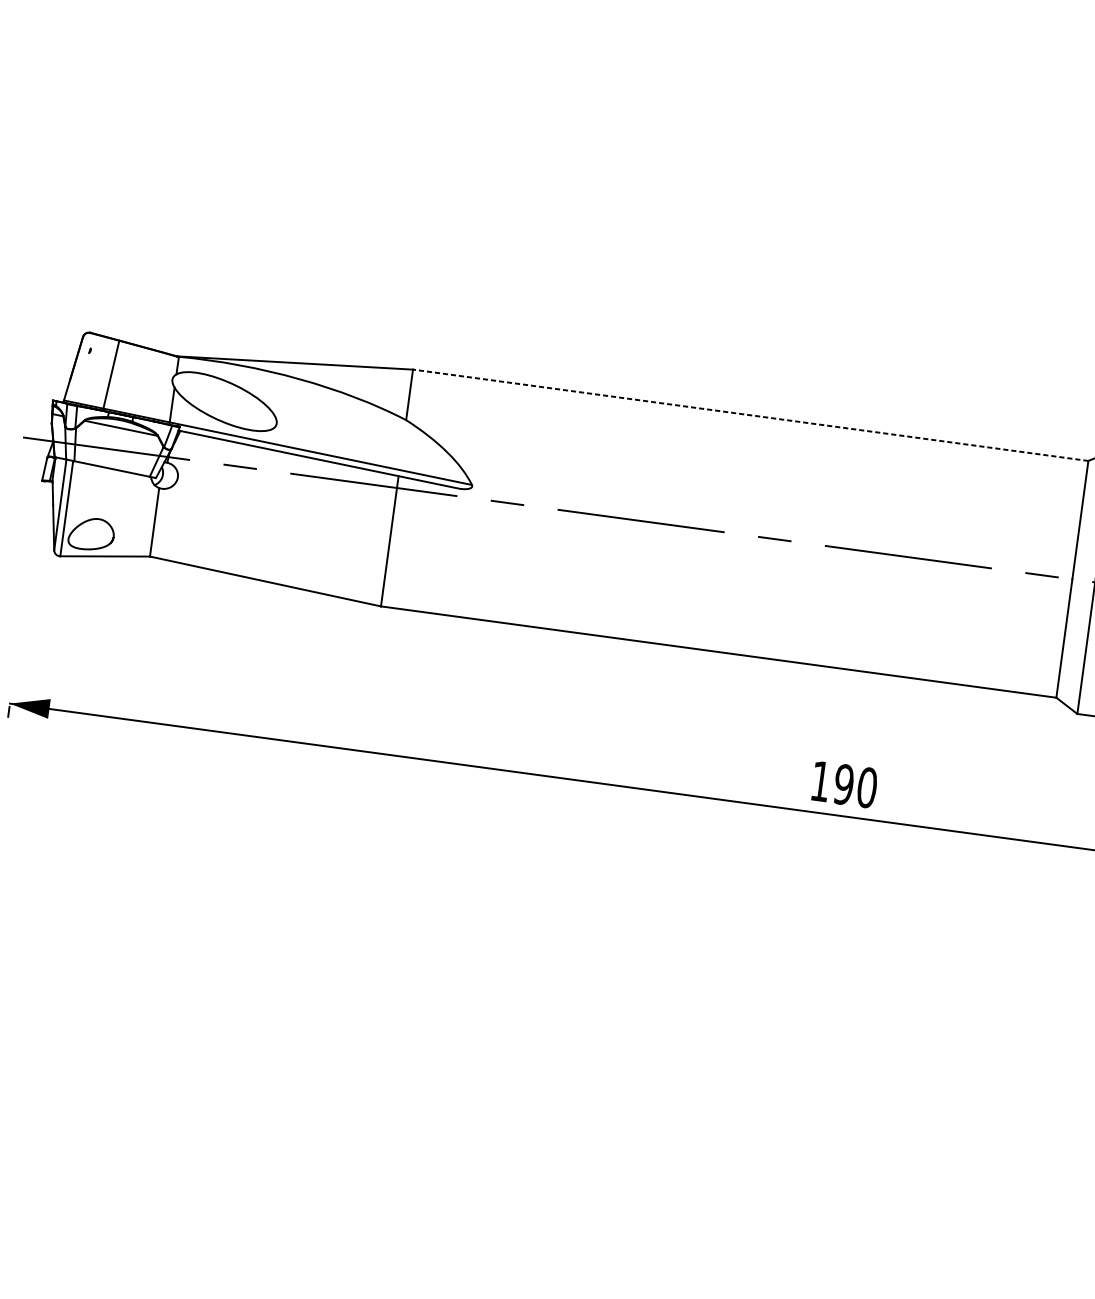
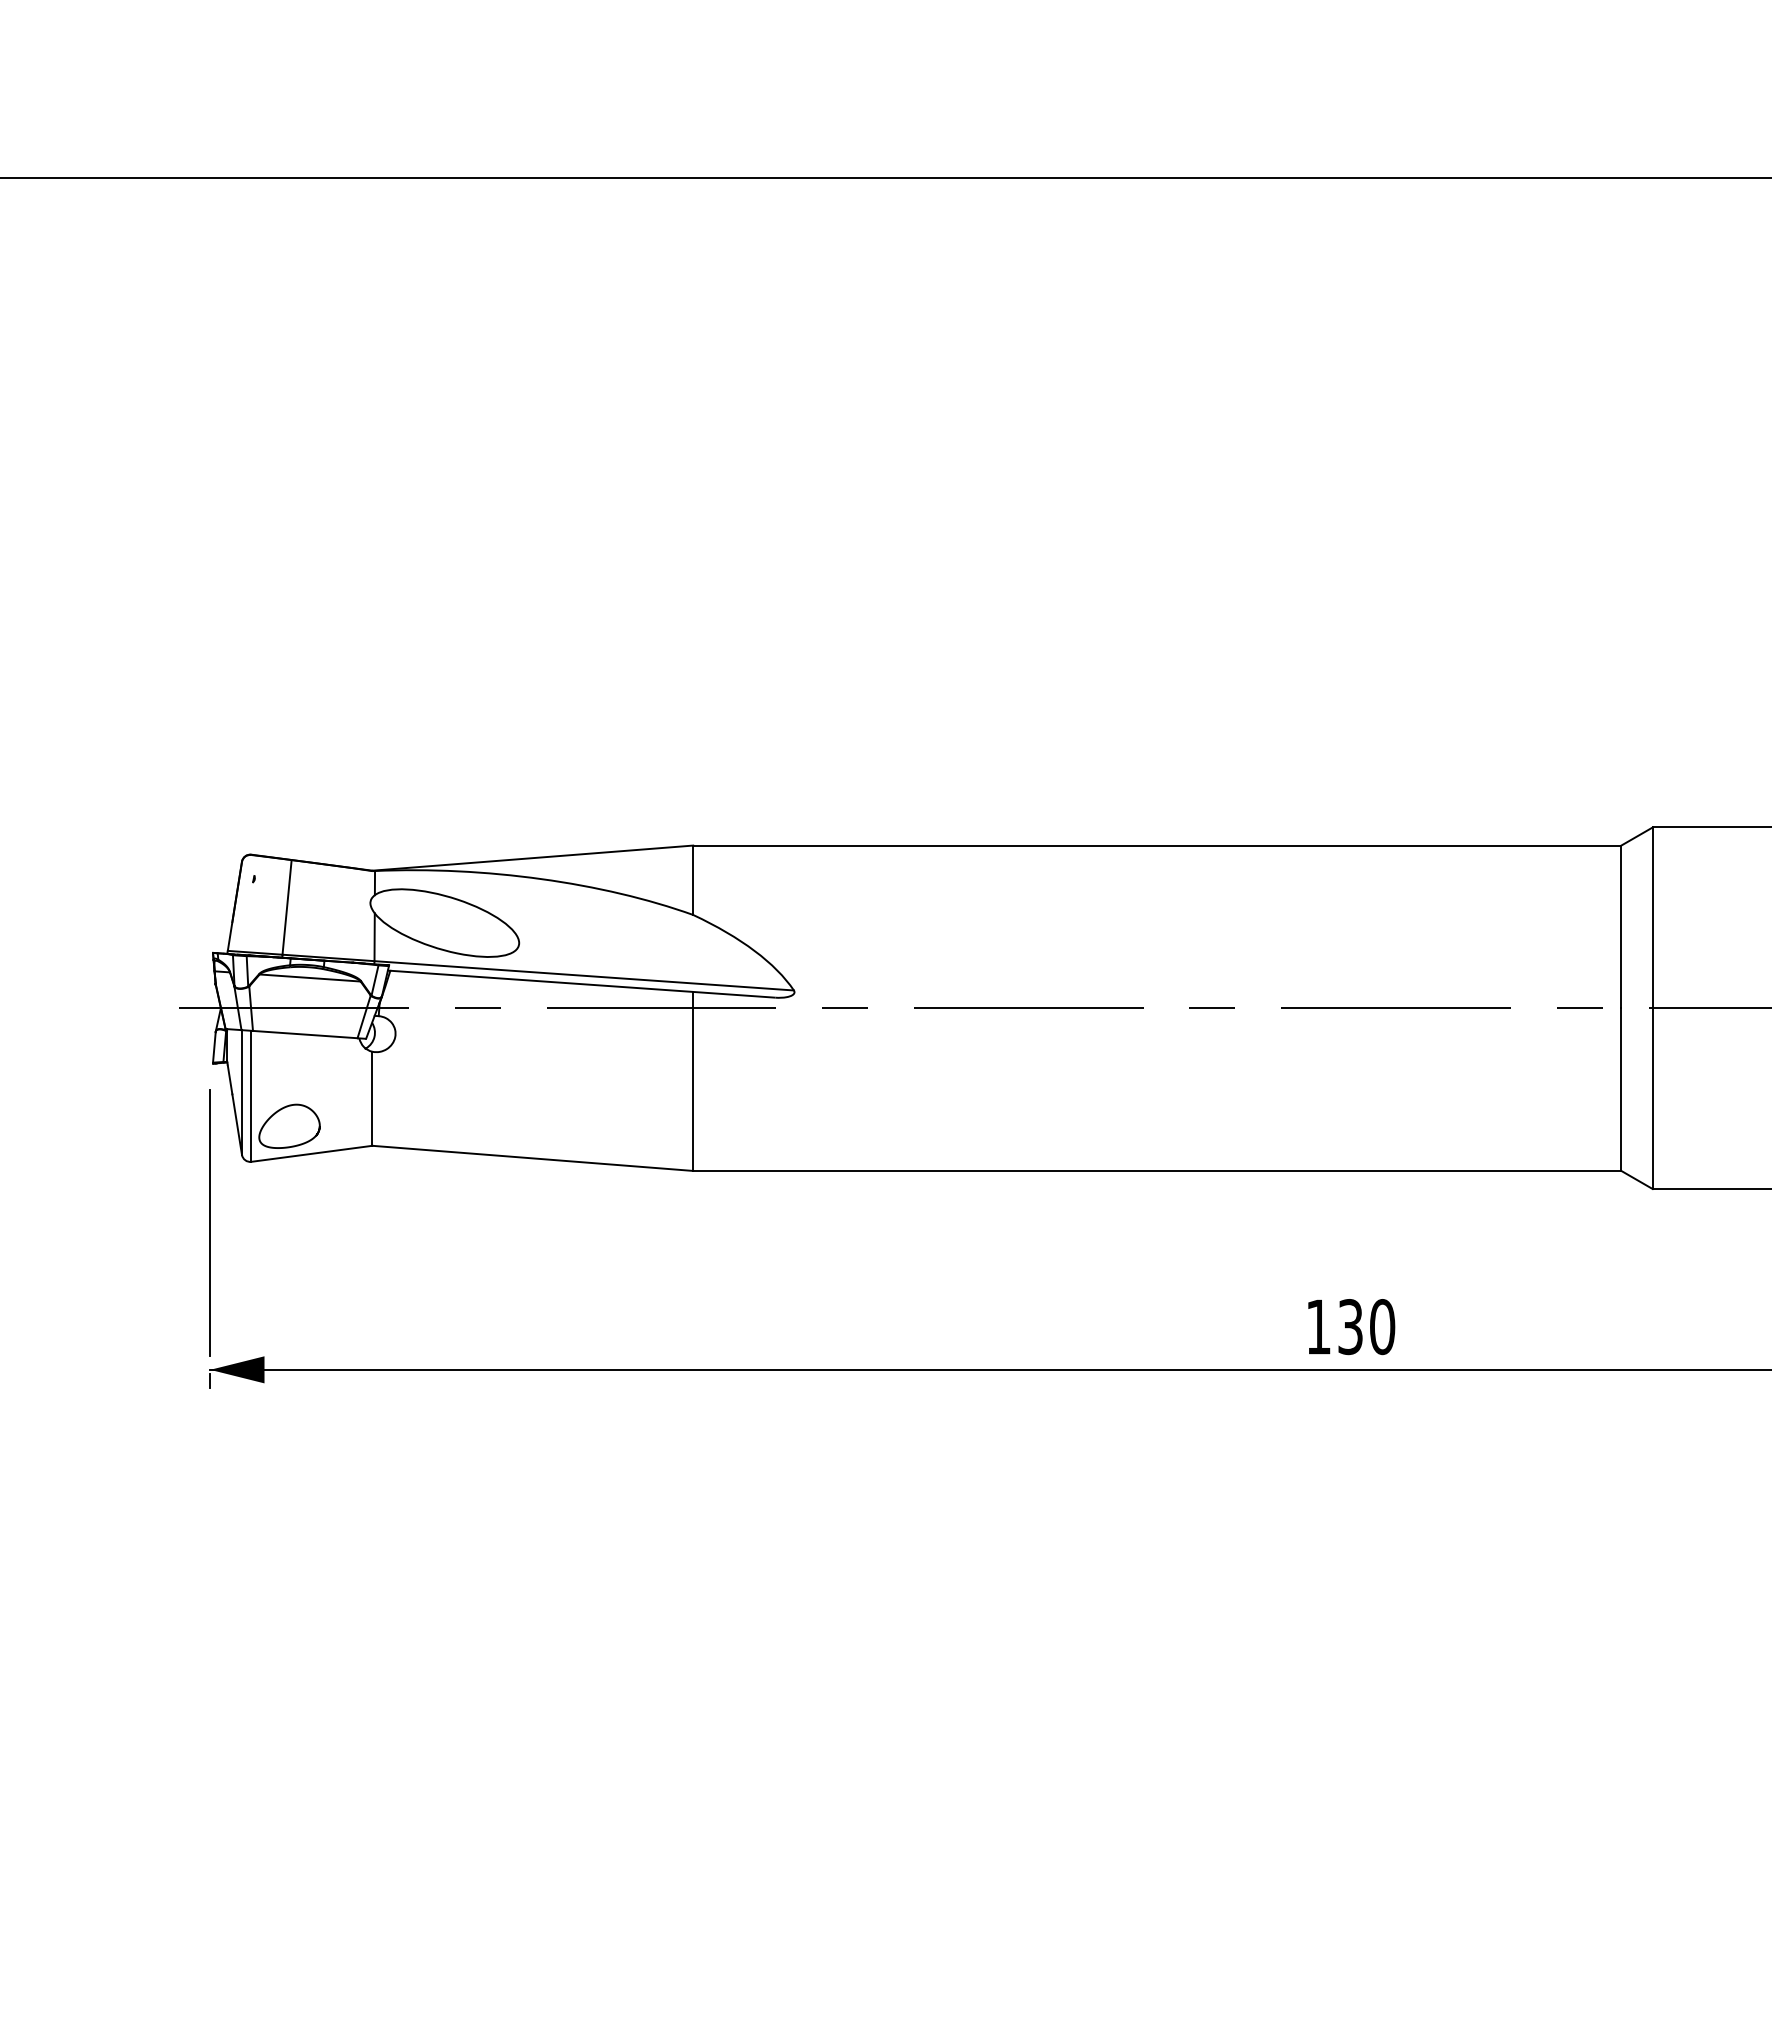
line: (750, 415) -> (1156, 845), dashed -> solid
line: (23, 596) -> (209, 1222), added
text: (843, 784) -> (1350, 1326), 190 -> 130

